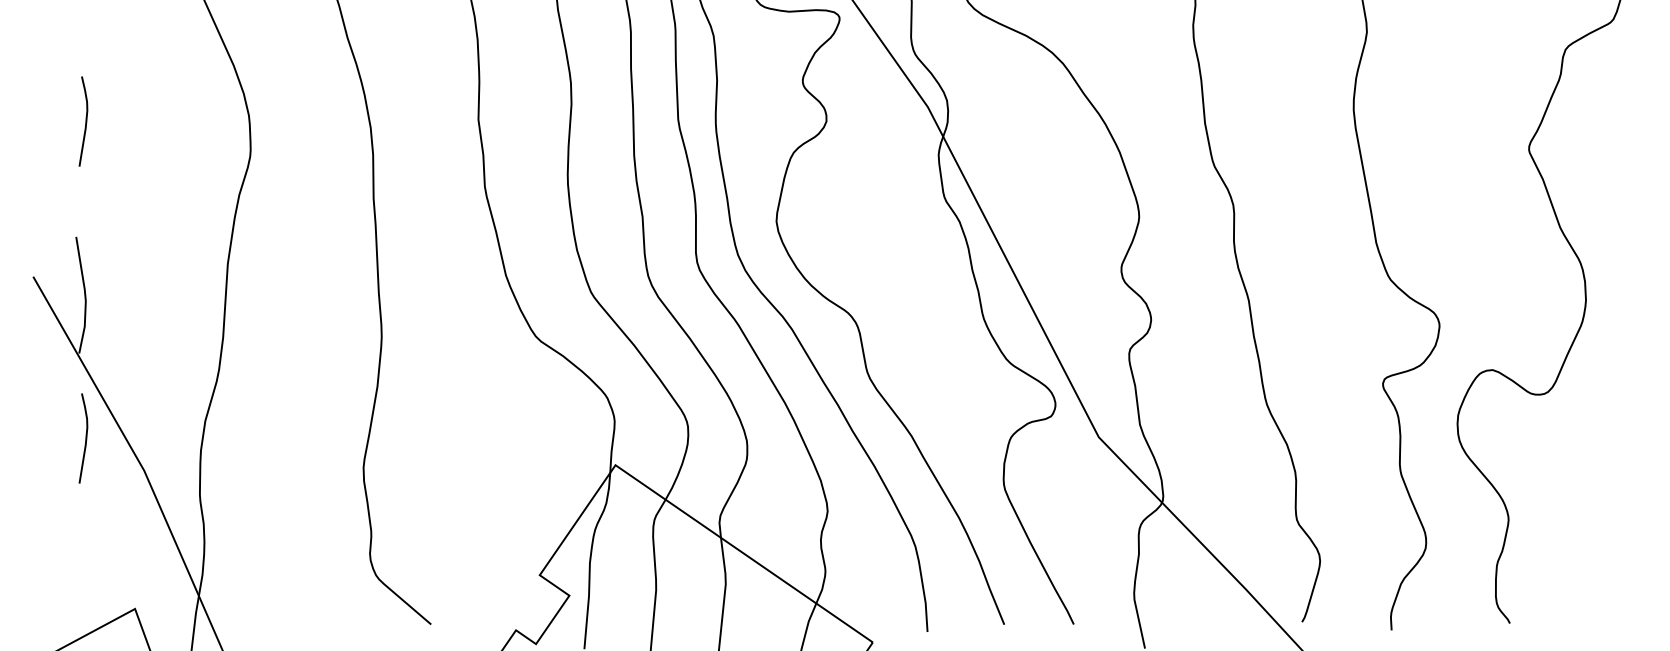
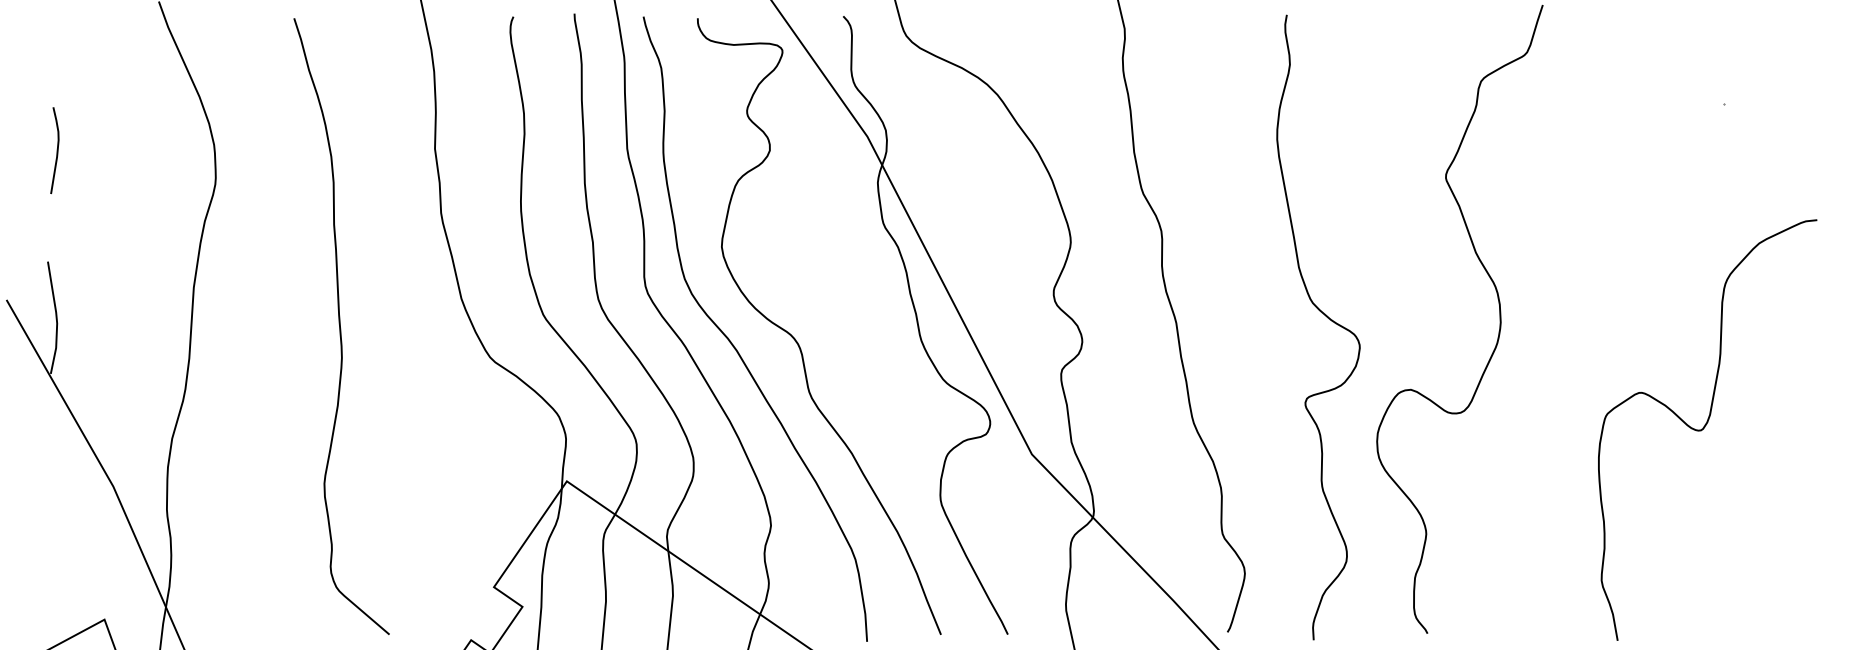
curve: (85, 438) -> (56, 455), removed

